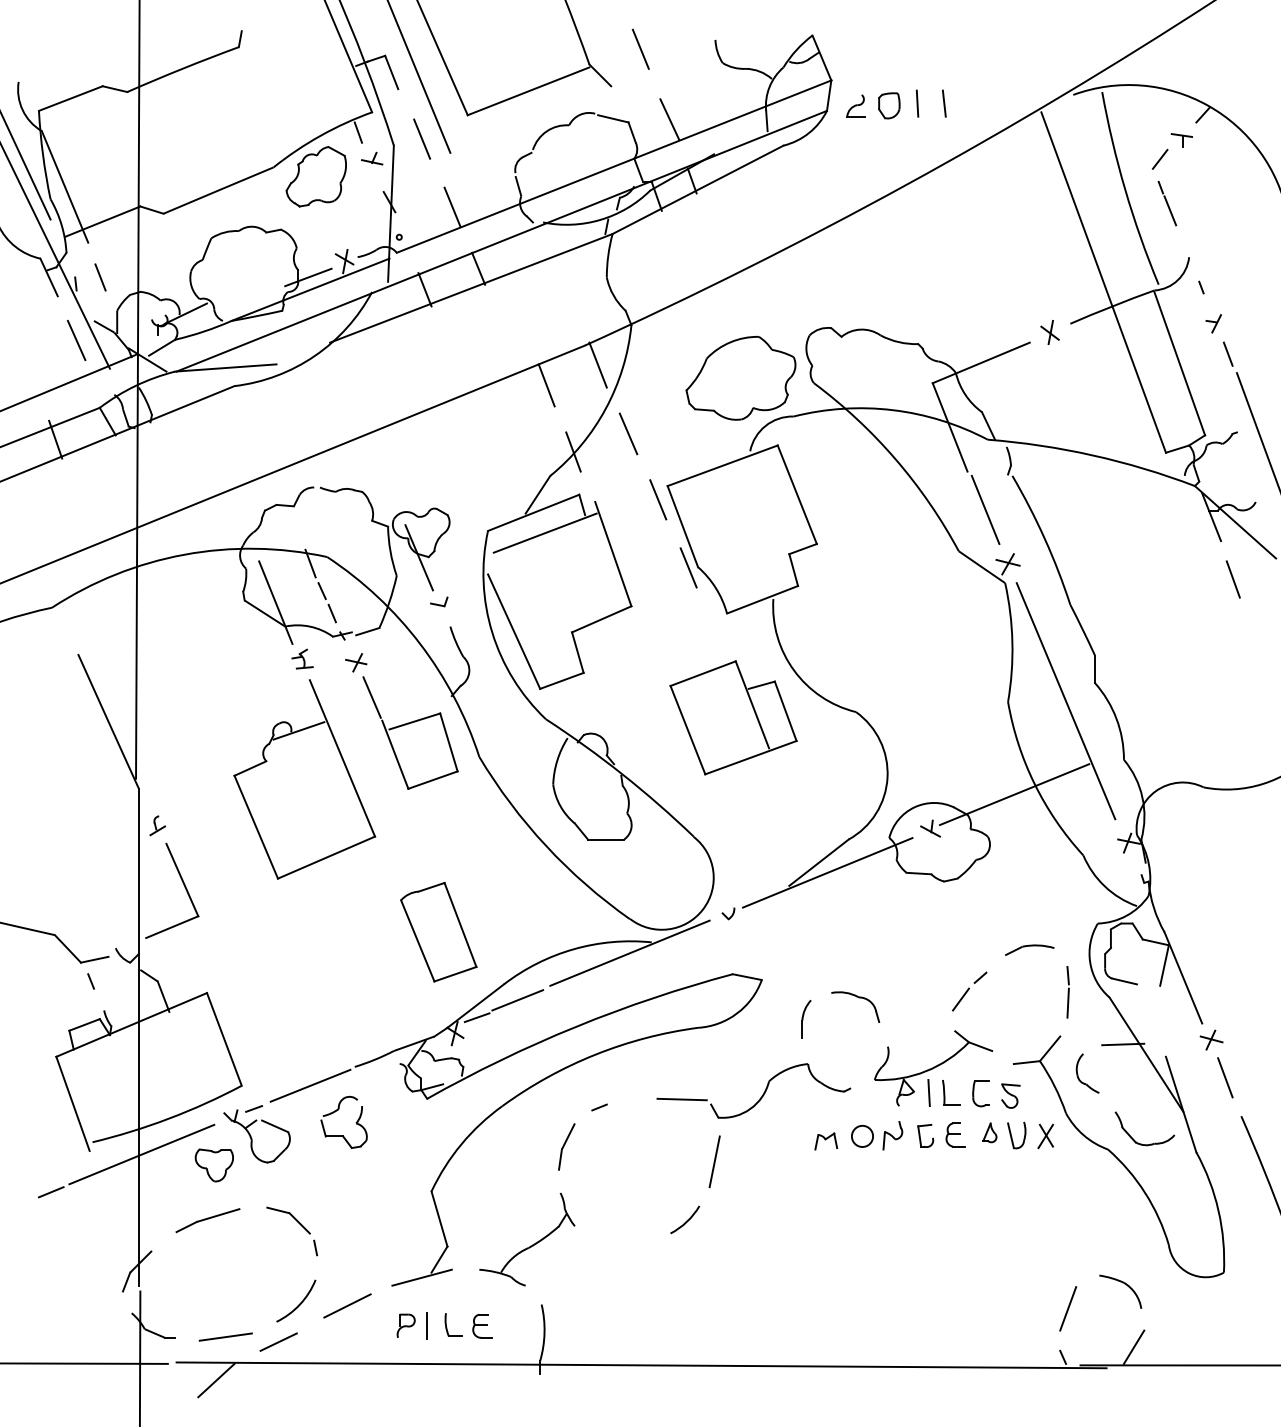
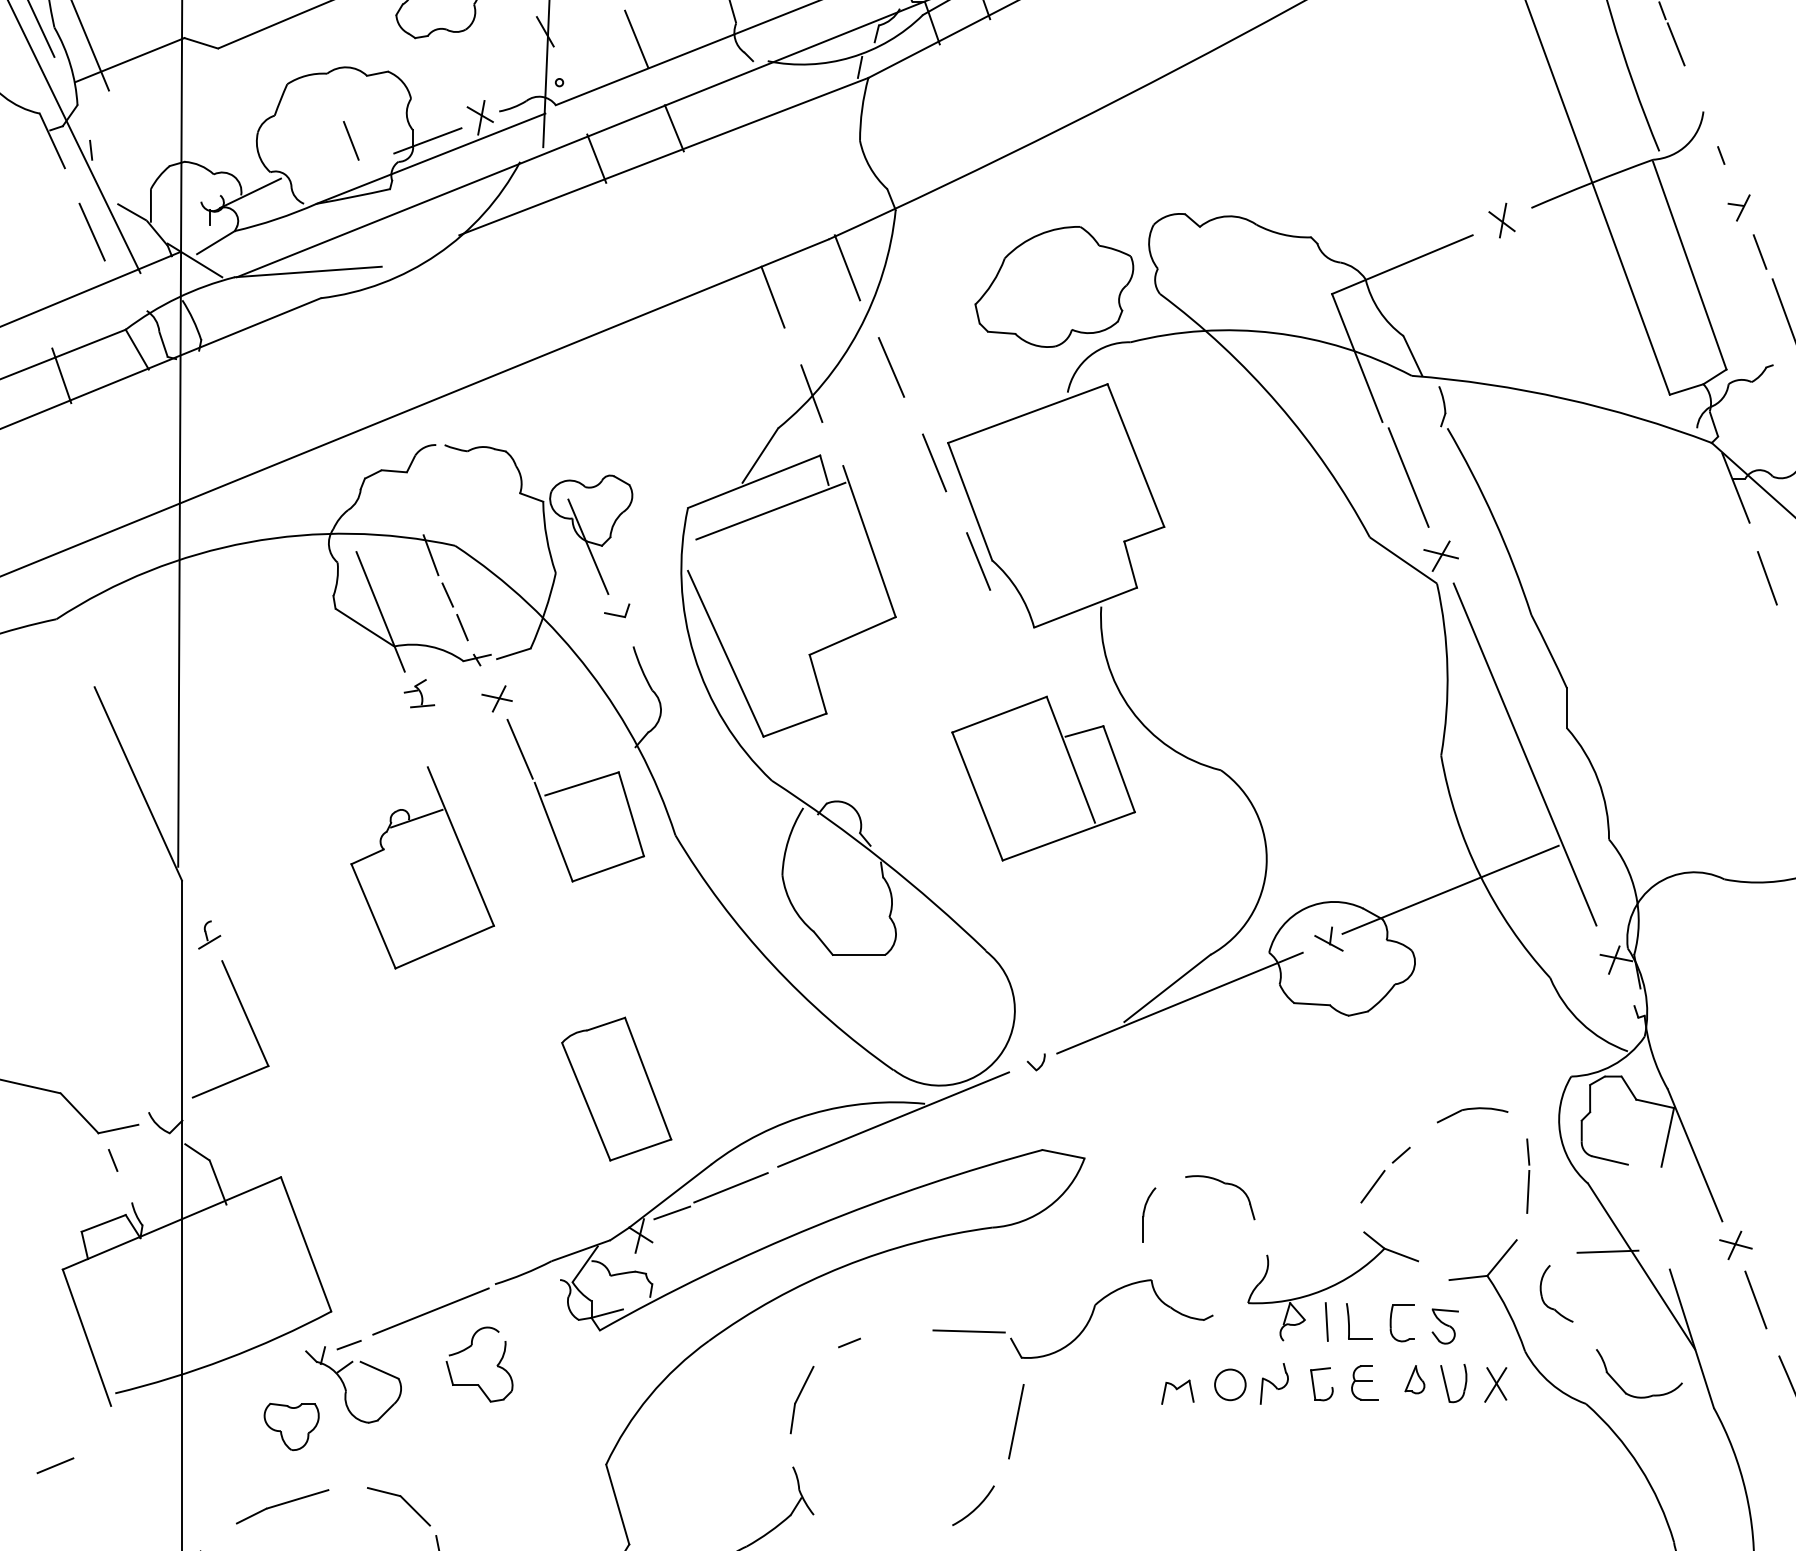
line: (100, 277) -> (351, 140), moved
part: (304, 779) -> (422, 867), size x0.7
line: (141, 1154) -> (186, 1411), removed

